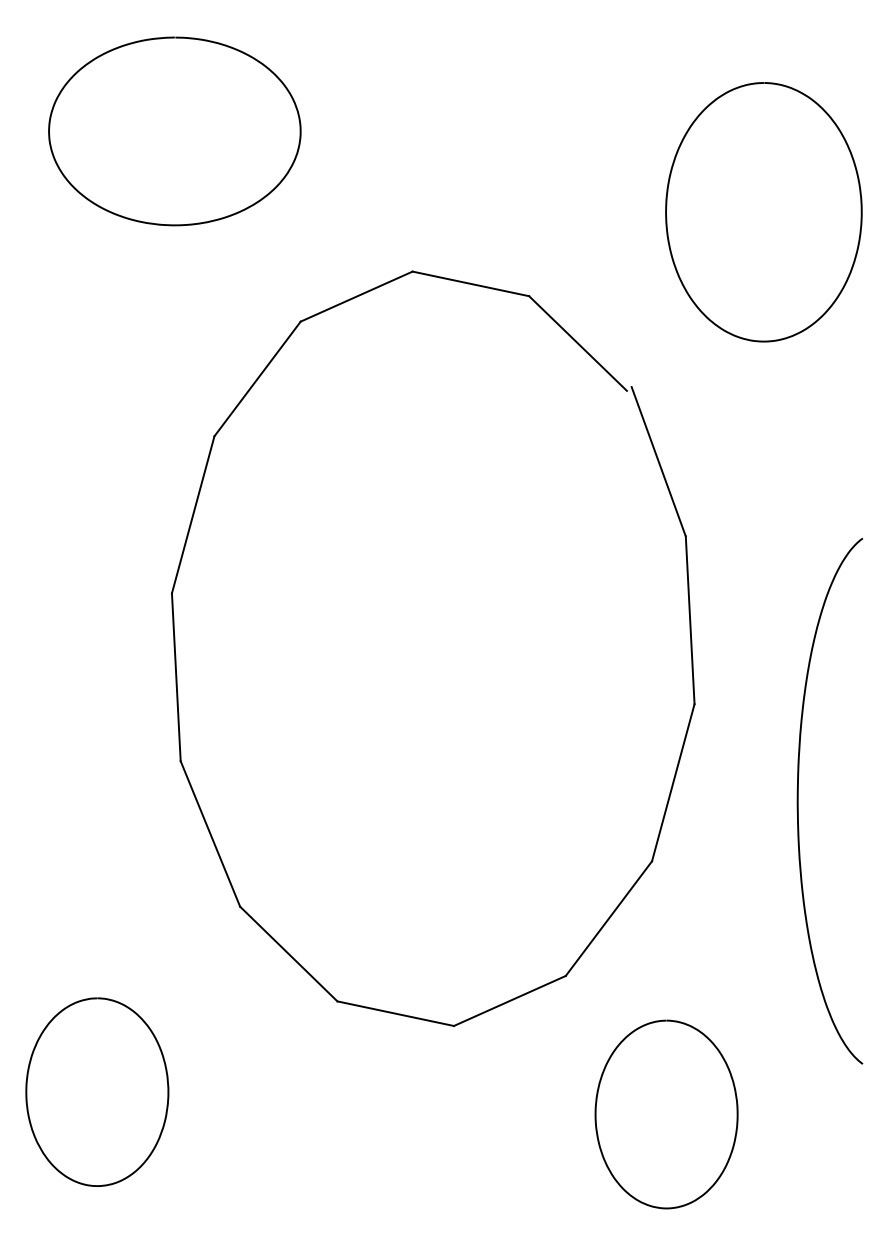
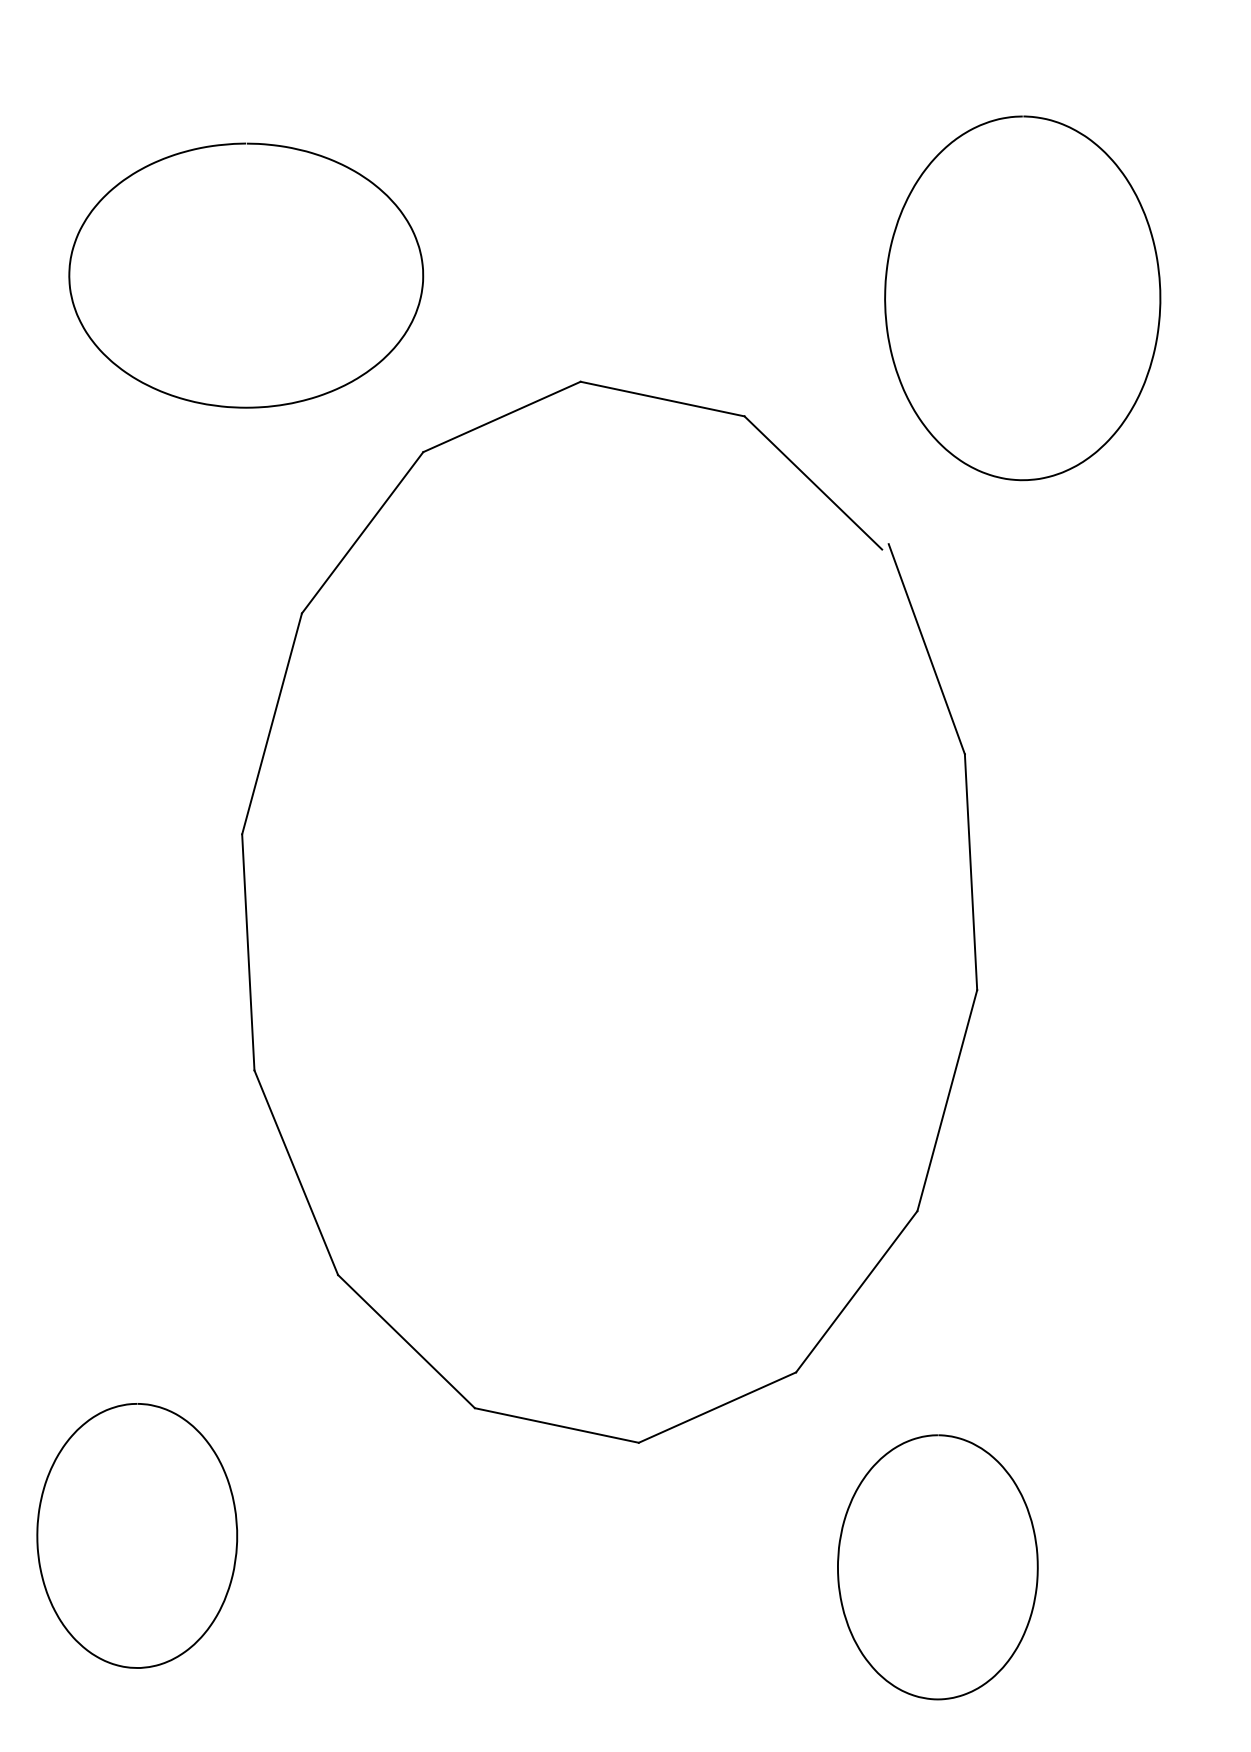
curve: (163, 38) -> (230, 145), moved
curve: (667, 210) -> (886, 295), moved
curve: (798, 801) -> (1123, 1126), removed

